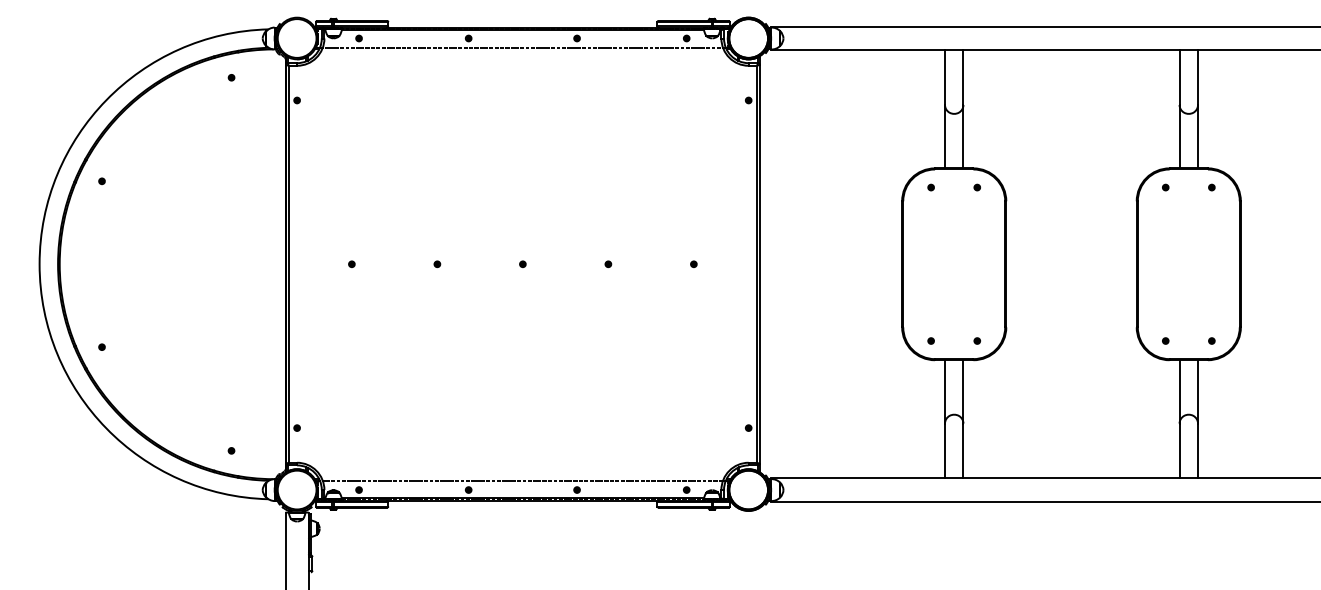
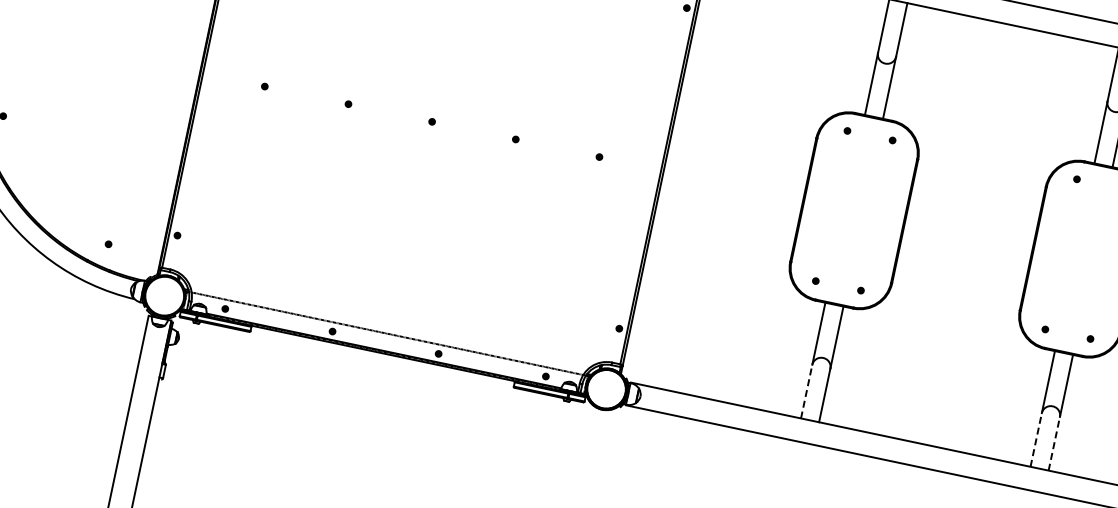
line: (945, 450) -> (807, 391), solid -> dashed
line: (1179, 450) -> (1036, 439), solid -> dashed
line: (1198, 450) -> (1054, 443), solid -> dashed

